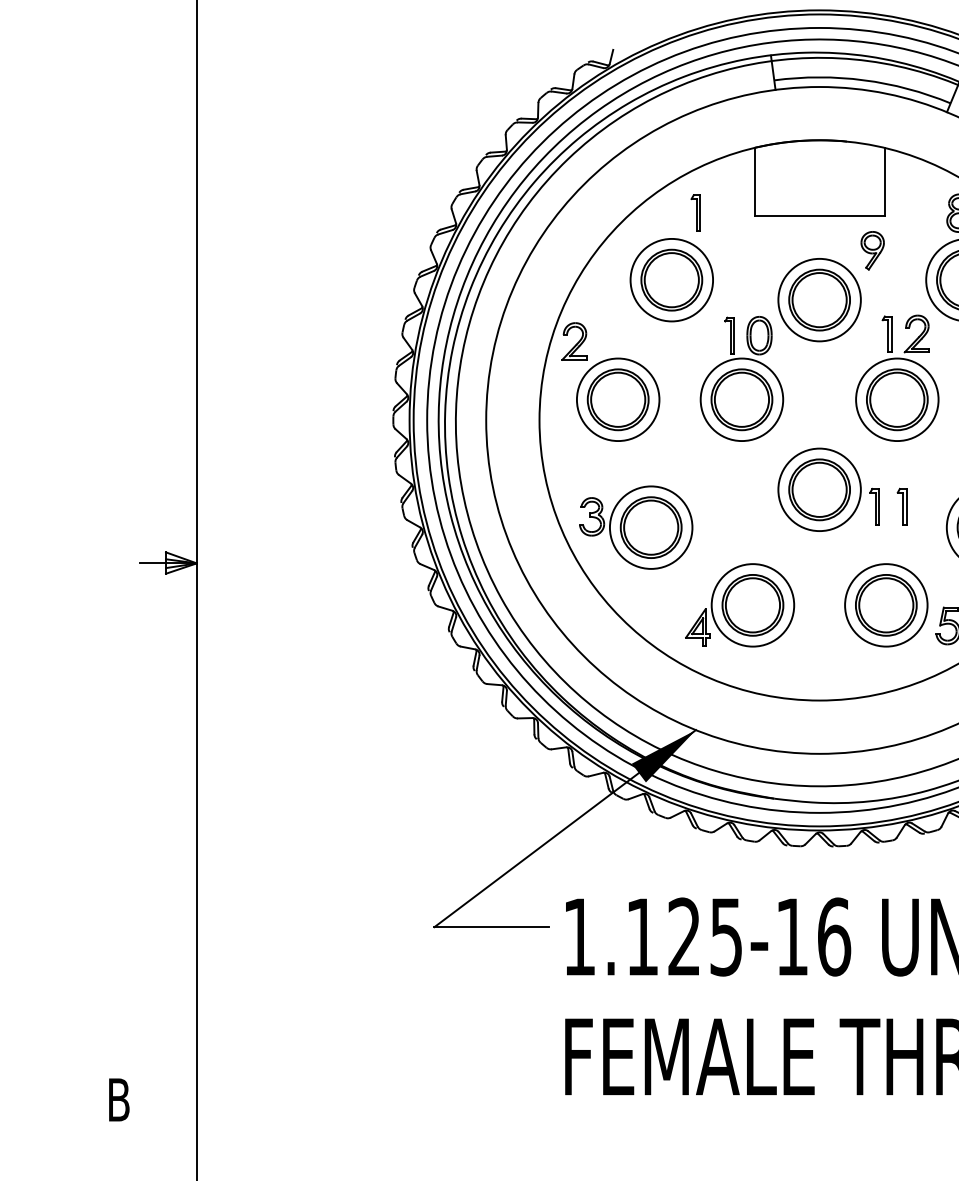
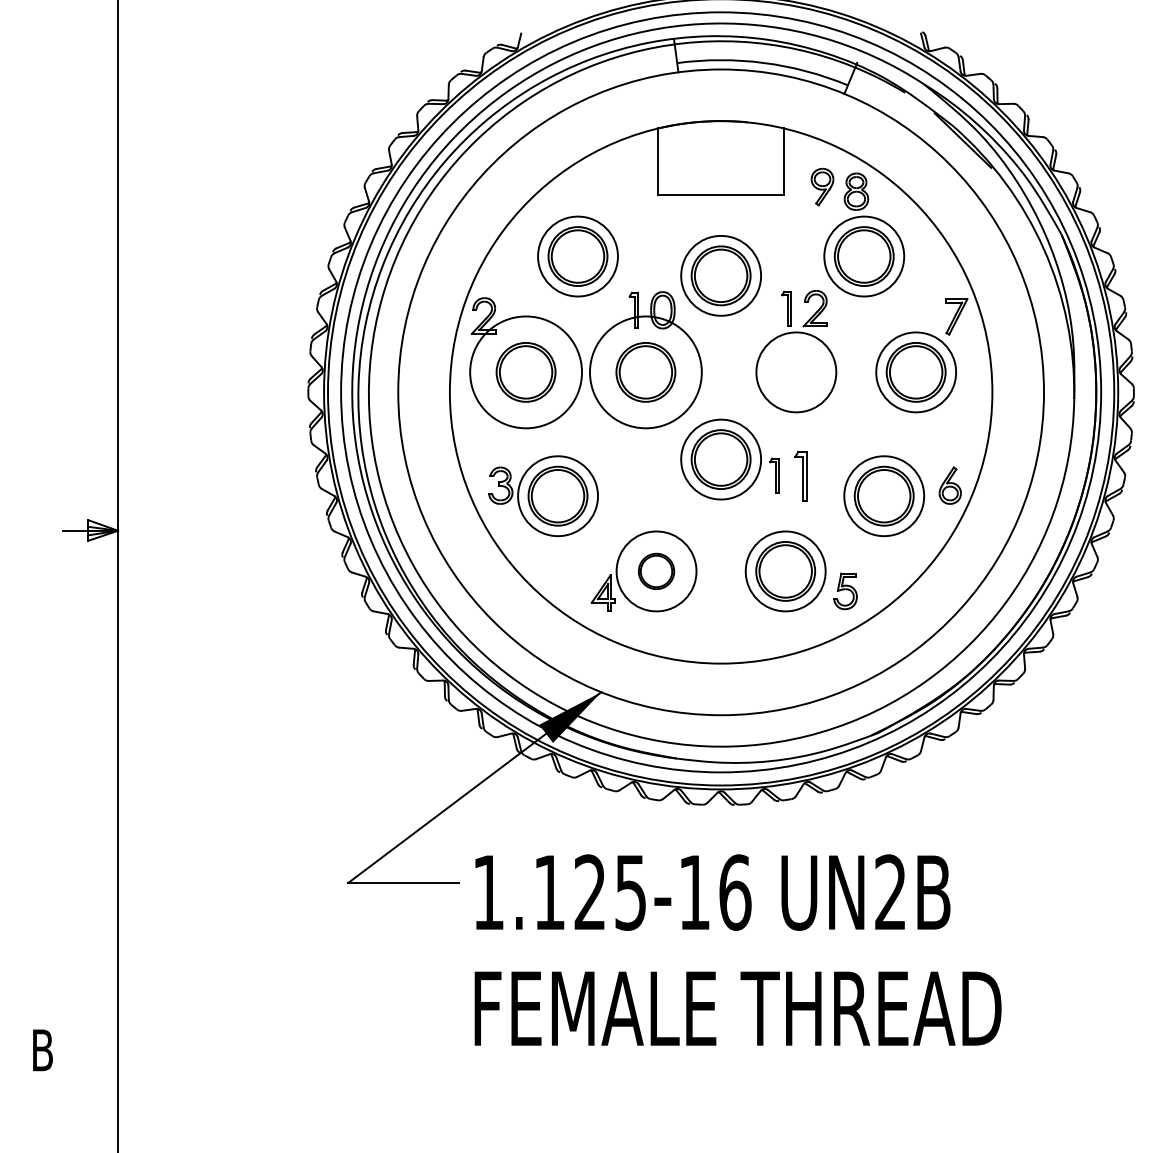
part: (696, 212) -> (601, 191), removed
part: (872, 250) -> (822, 186), moved
circle: (618, 399) -> (526, 372), size x1.4
circle: (741, 399) -> (645, 372), size x1.4
part: (897, 399) -> (796, 372), removed
part: (901, 506) -> (800, 475), size x1.4
part: (752, 605) -> (656, 571), size x0.6

